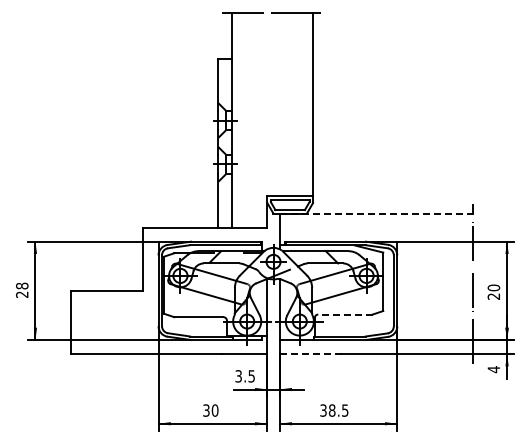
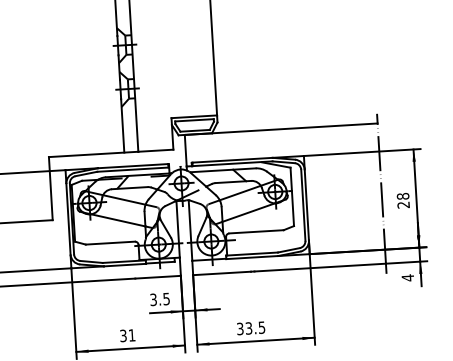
line: (376, 213) -> (281, 129), dashed -> solid
text: (493, 287) -> (402, 196), 20 -> 28
line: (345, 314) -> (256, 231), dashed -> solid
line: (308, 354) -> (221, 273), dashed -> solid
text: (214, 410) -> (131, 335), 30 -> 31
text: (331, 410) -> (248, 328), 38.5 -> 33.5

